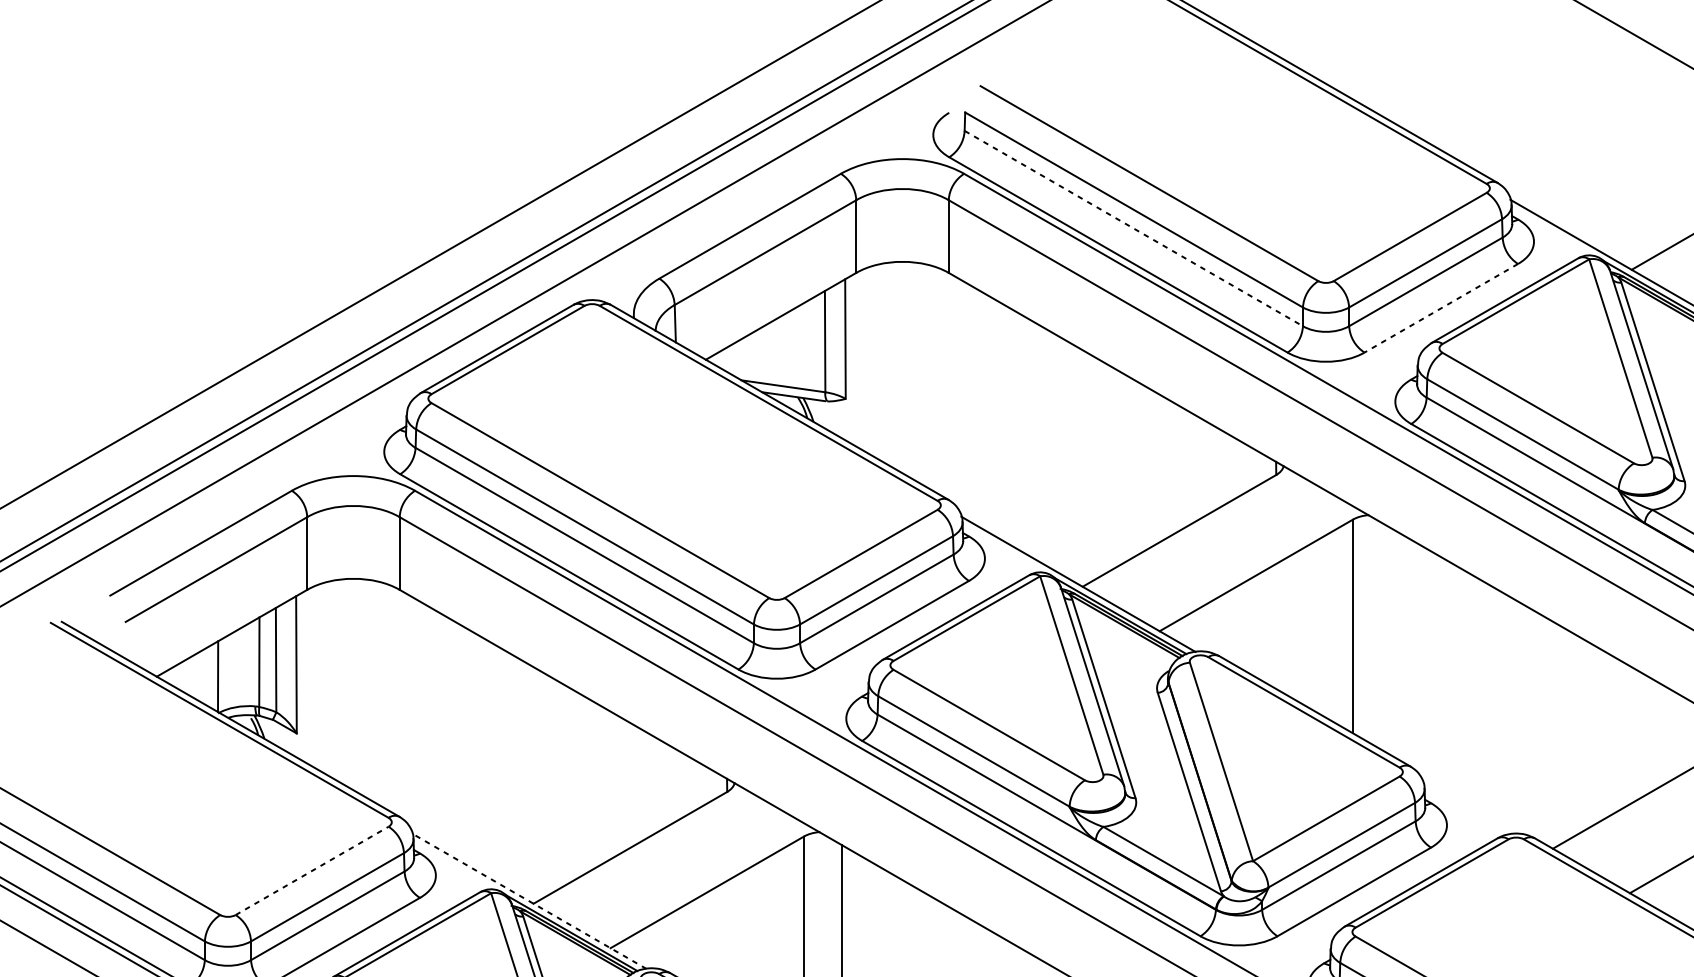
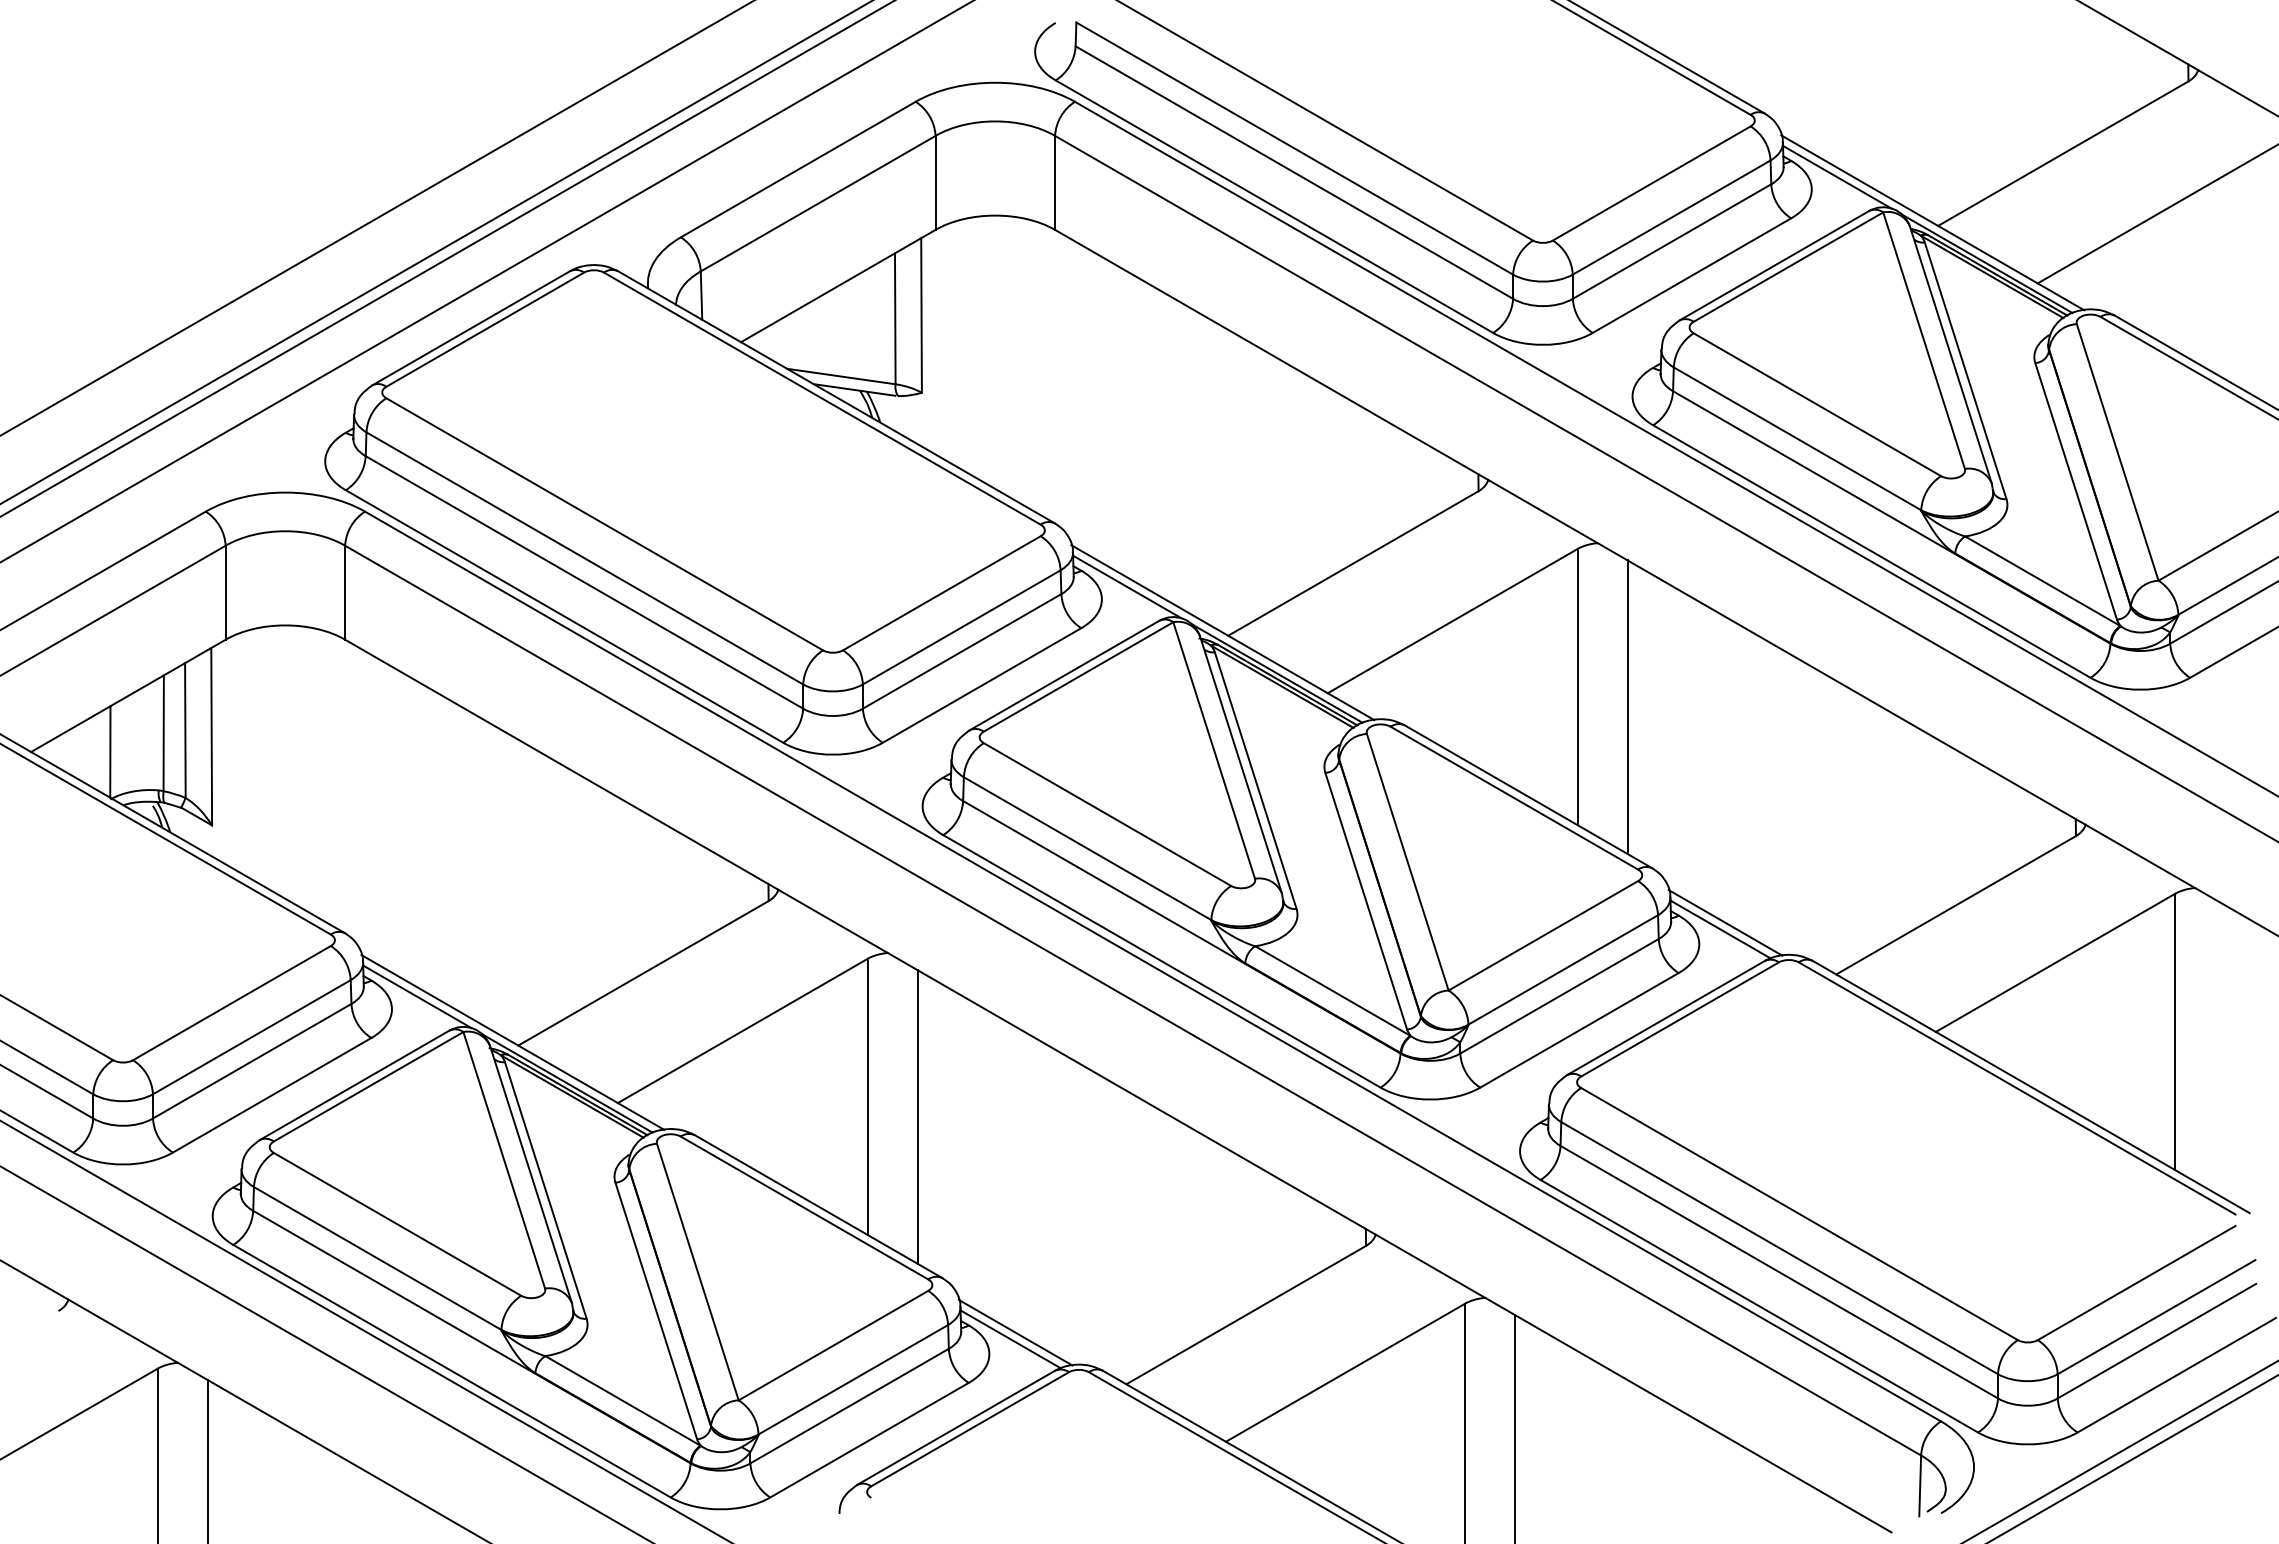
line: (1133, 228) -> (1294, 172), dashed -> solid
line: (1553, 231) -> (1837, 176), added
line: (1440, 308) -> (1691, 275), dashed -> solid
line: (1004, 548) -> (1127, 586), added
line: (1391, 641) -> (1627, 706), added
line: (1467, 808) -> (1725, 922), added
line: (1463, 813) -> (1720, 929), added
line: (455, 865) -> (417, 996), added
line: (312, 870) -> (232, 1002), dashed -> solid
line: (529, 901) -> (512, 1042), dashed -> solid

